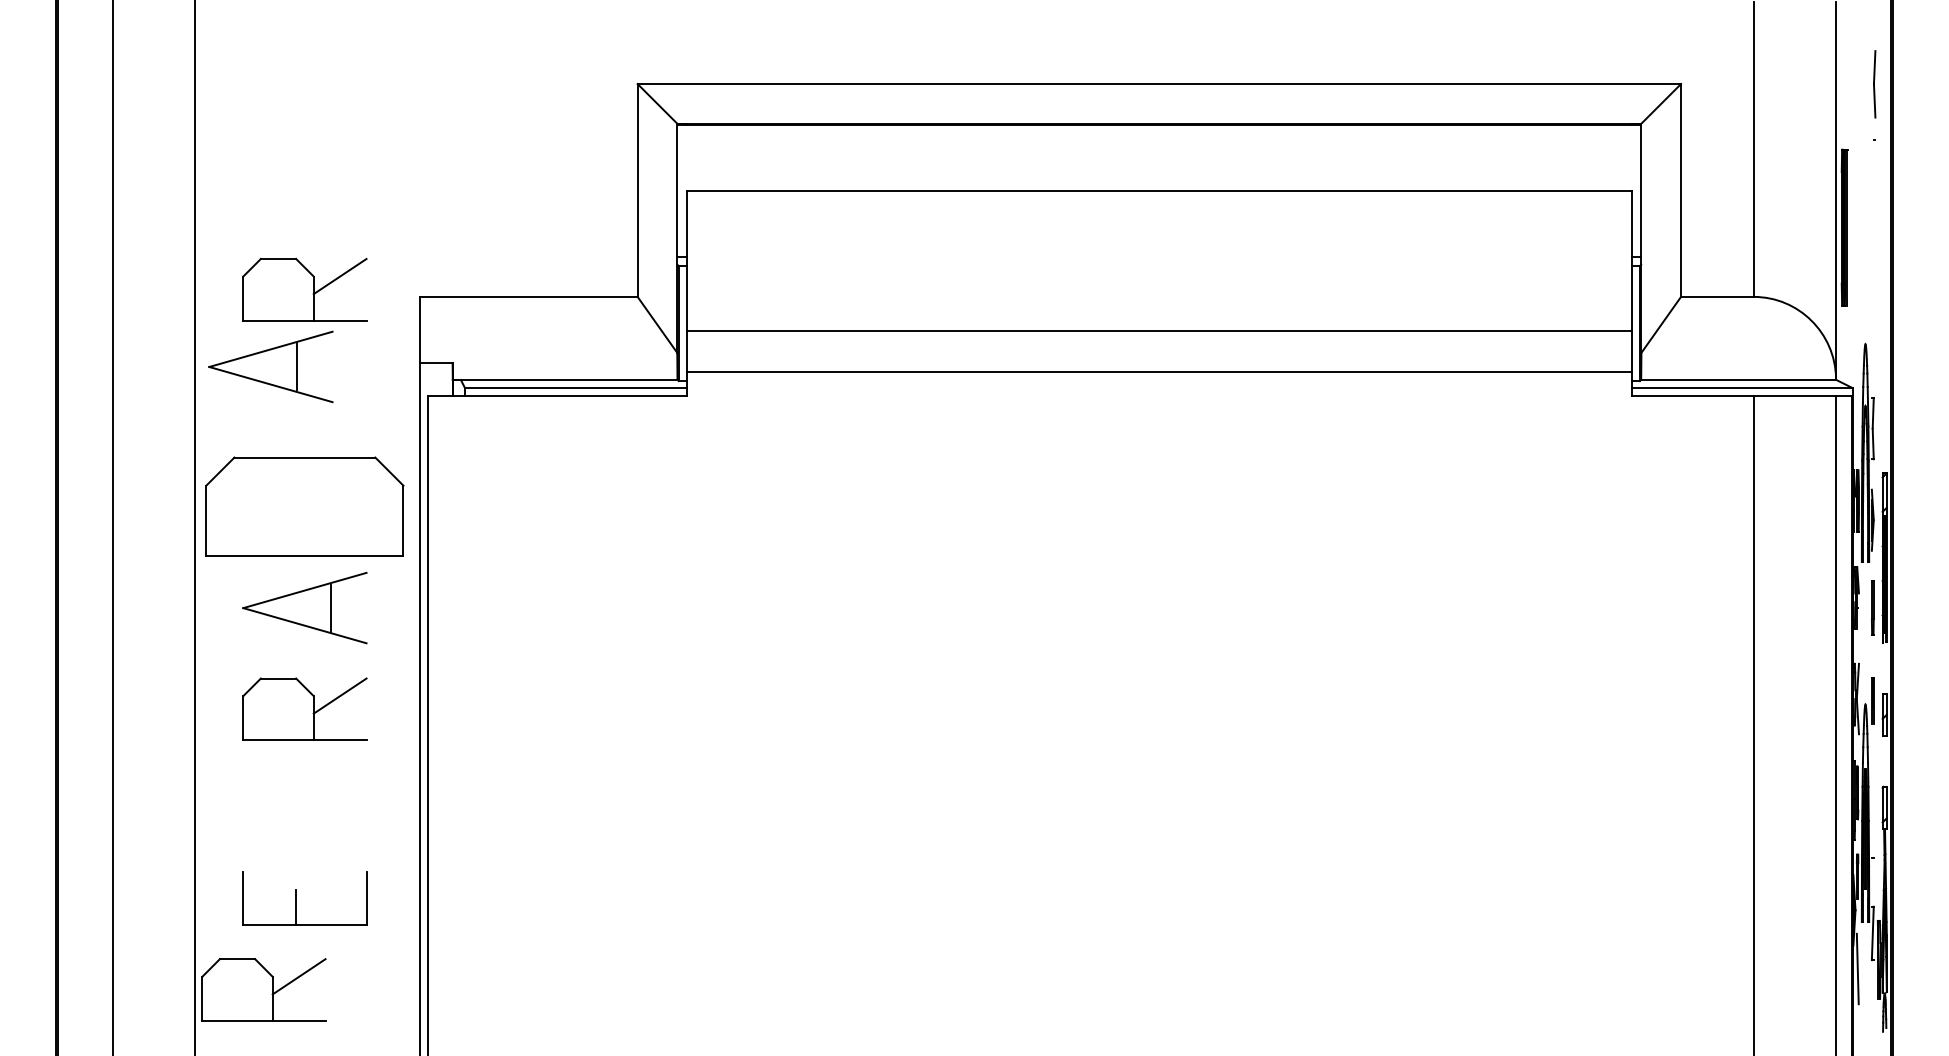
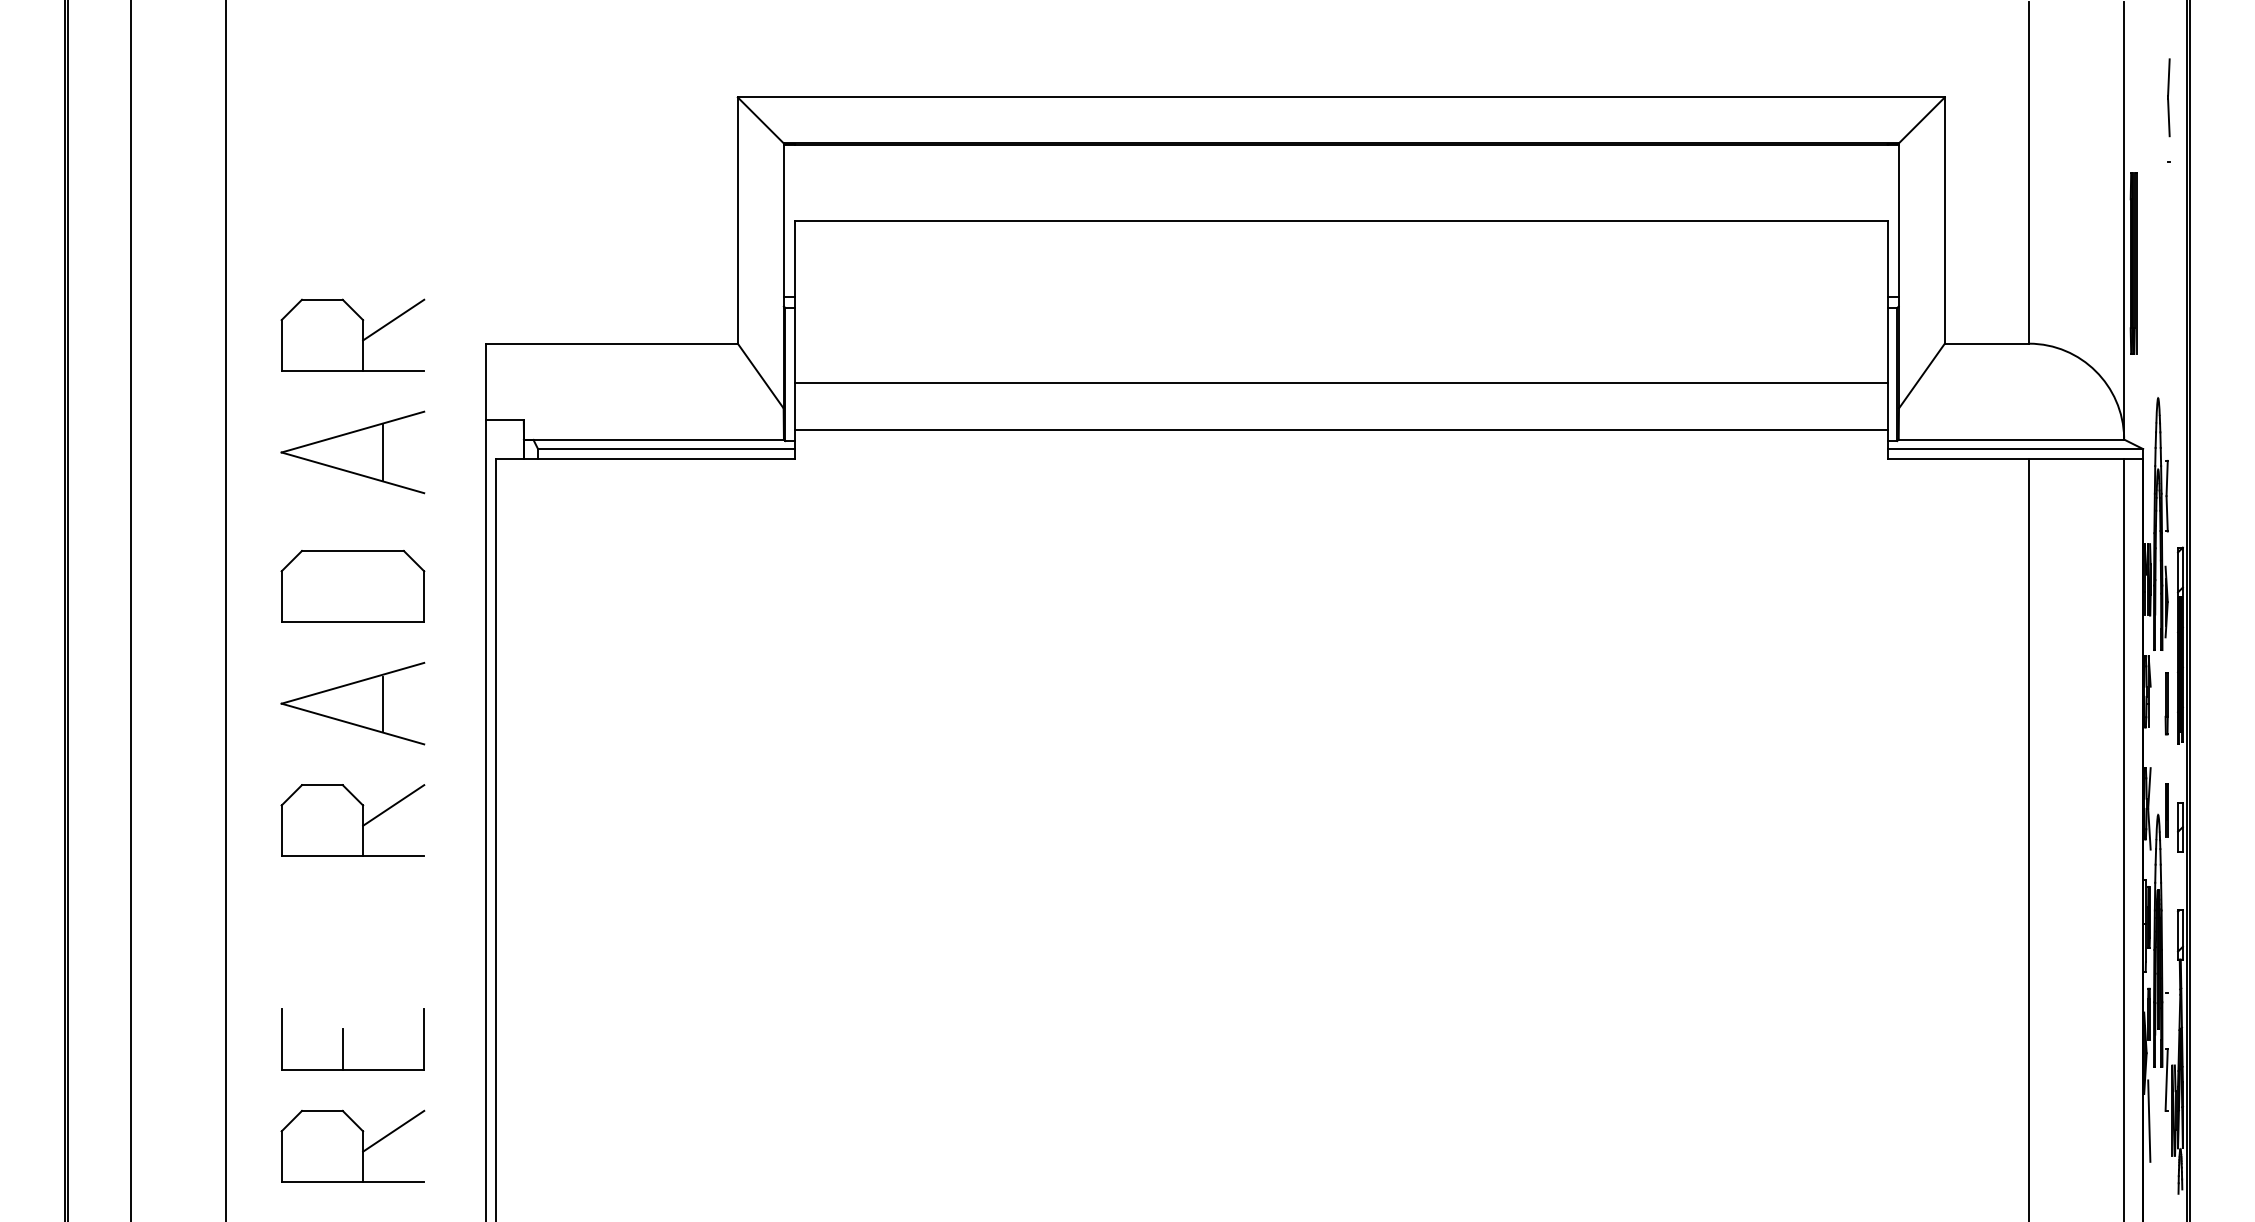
part: (270, 366) -> (352, 451), moved
part: (304, 506) -> (352, 586), size x0.62
part: (263, 989) -> (352, 1146), moved

